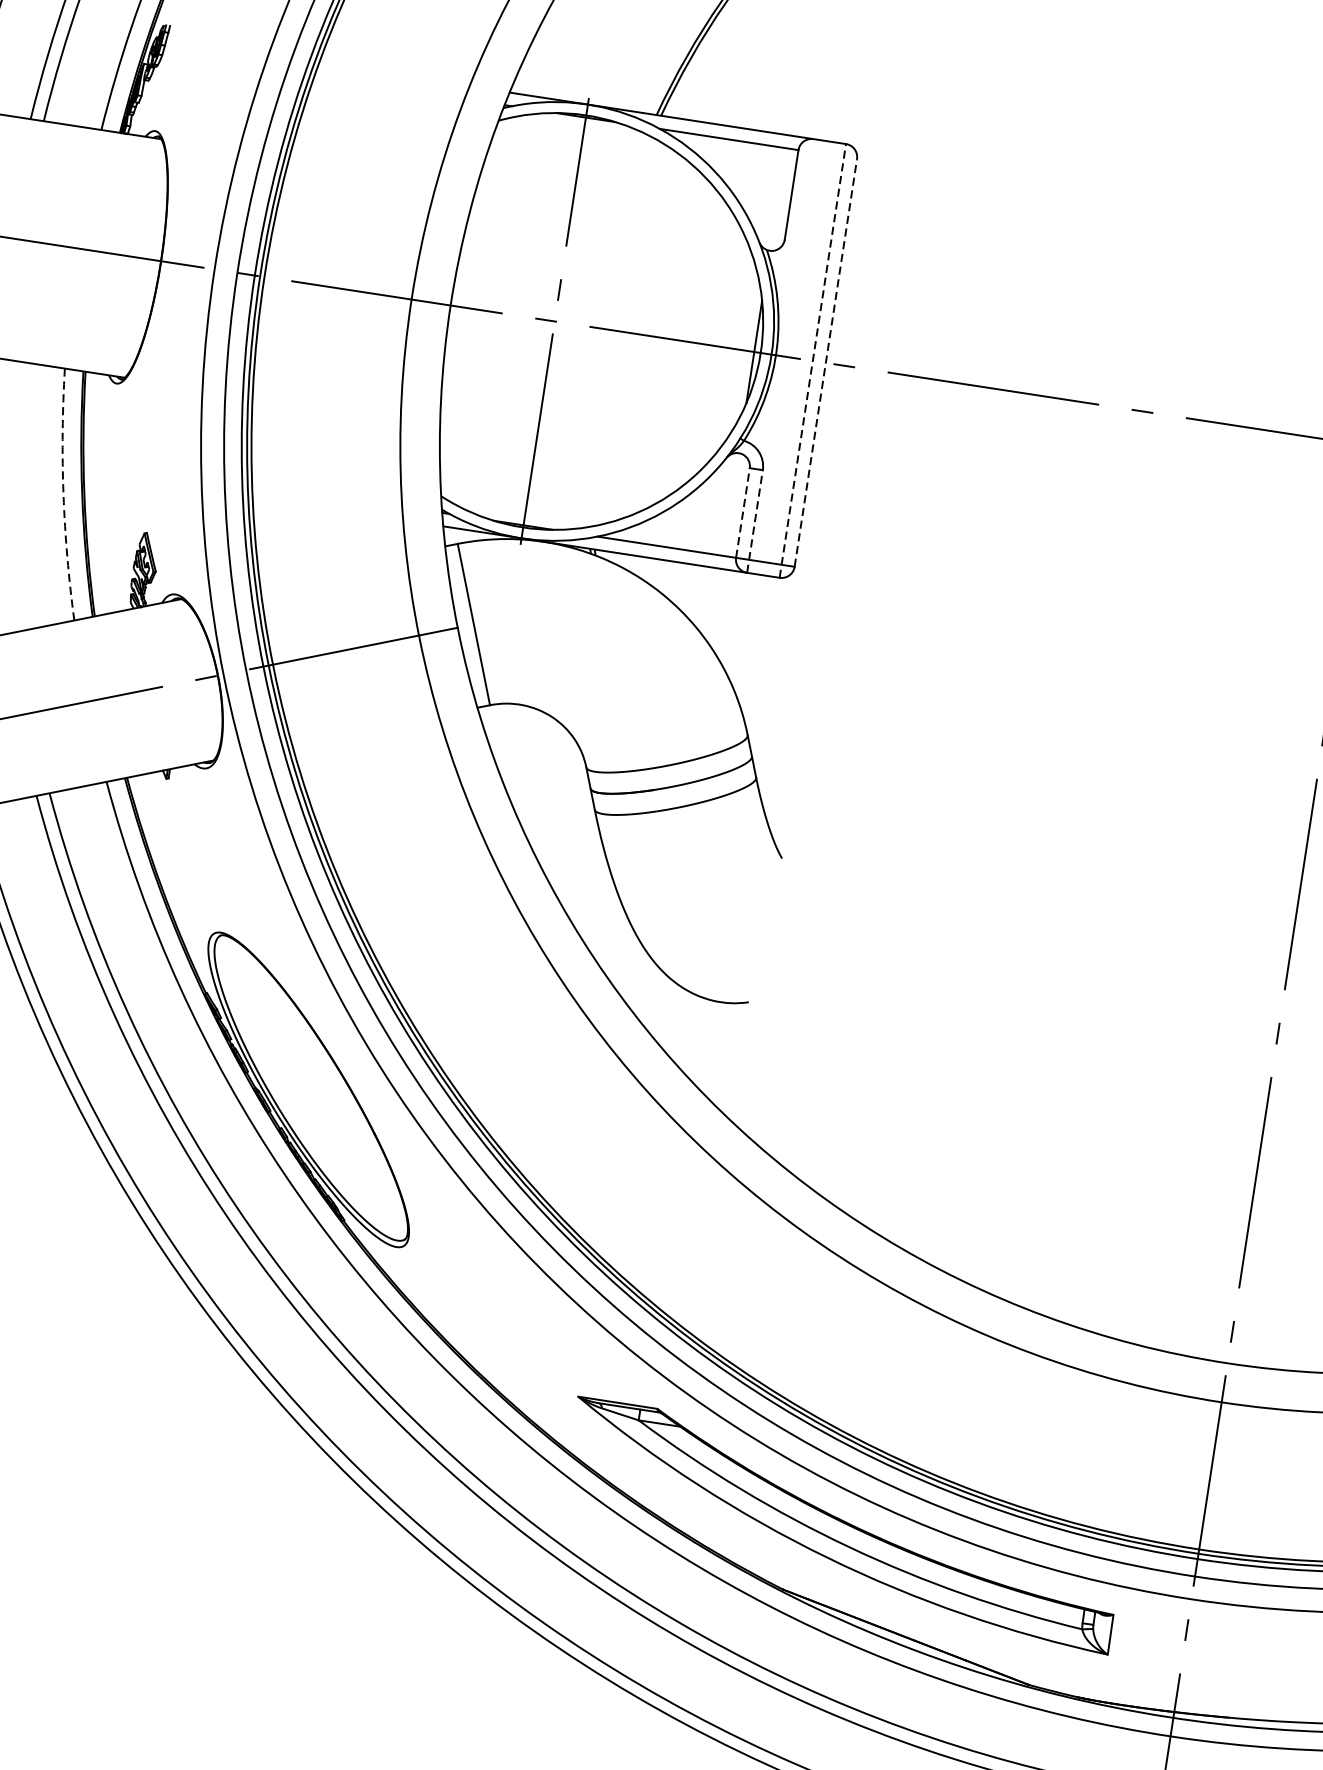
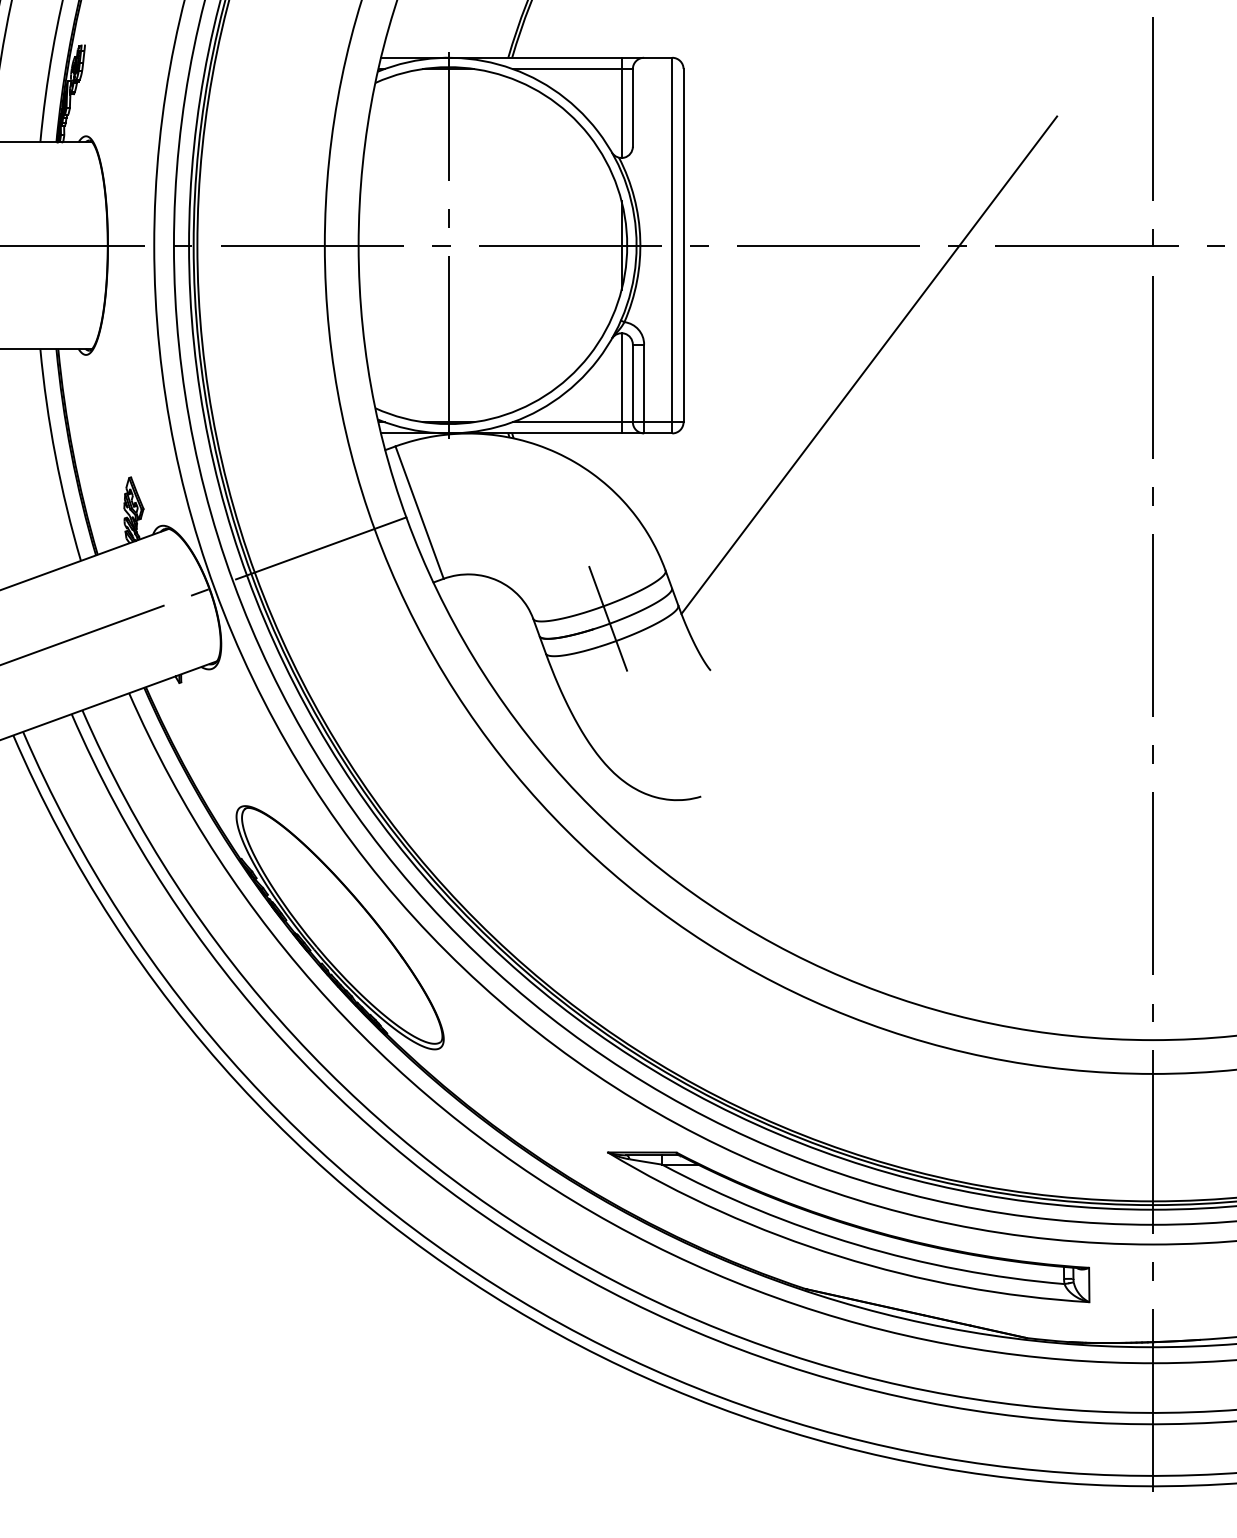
line: (778, 192) -> (621, 107), added
line: (813, 360) -> (672, 245), dashed -> solid
line: (825, 362) -> (683, 245), dashed -> solid
arc: (63, 494) -> (55, 455), dashed -> solid
line: (729, 511) -> (621, 383), added
line: (742, 513) -> (632, 383), dashed -> solid
line: (755, 521) -> (644, 388), dashed -> solid
line: (1019, 533) -> (869, 364), added
line: (673, 780) -> (608, 618), added

